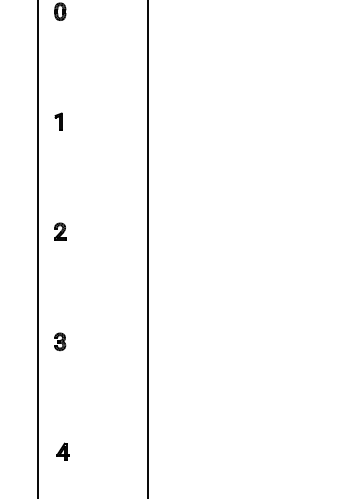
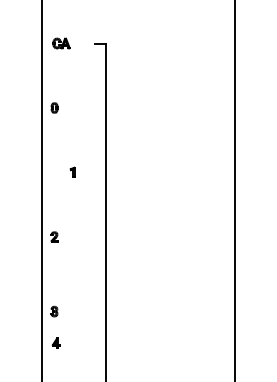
part: (58, 119) -> (72, 171), moved
part: (60, 341) -> (54, 311), moved
part: (61, 450) -> (55, 342), moved

